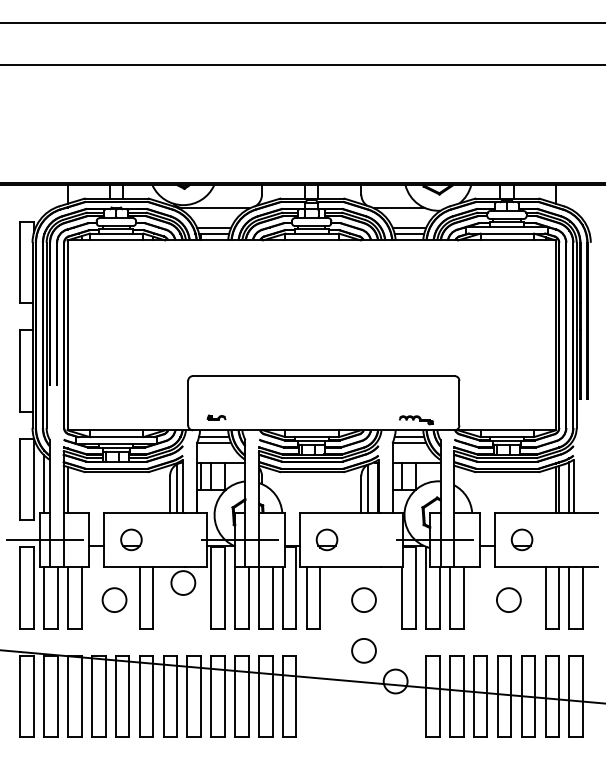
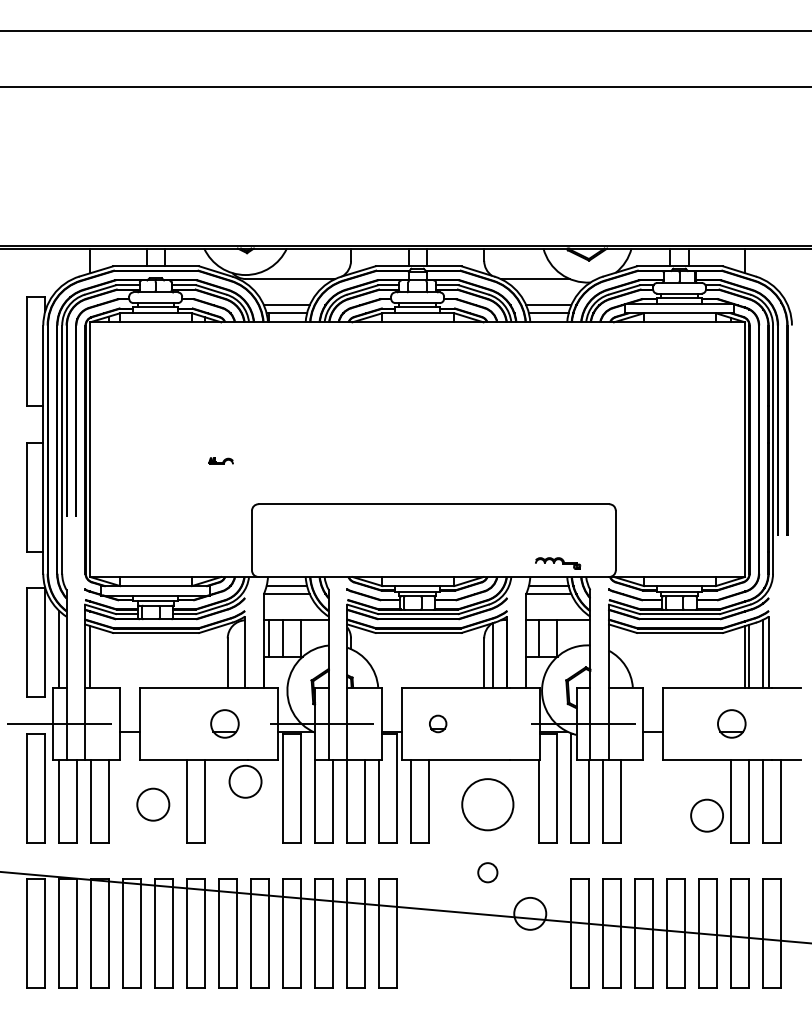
part: (216, 417) -> (220, 460), moved
line: (177, 488) -> (237, 654), removed
part: (131, 539) -> (224, 723), moved
part: (326, 539) -> (437, 723), size x0.6
part: (521, 539) -> (731, 723), moved
circle: (363, 599) -> (487, 804), size x1.6
circle: (508, 599) -> (706, 815), moved
circle: (363, 650) -> (487, 872), size x0.6

